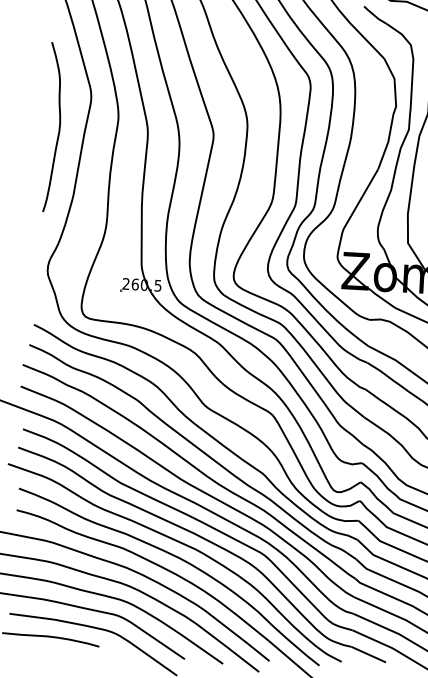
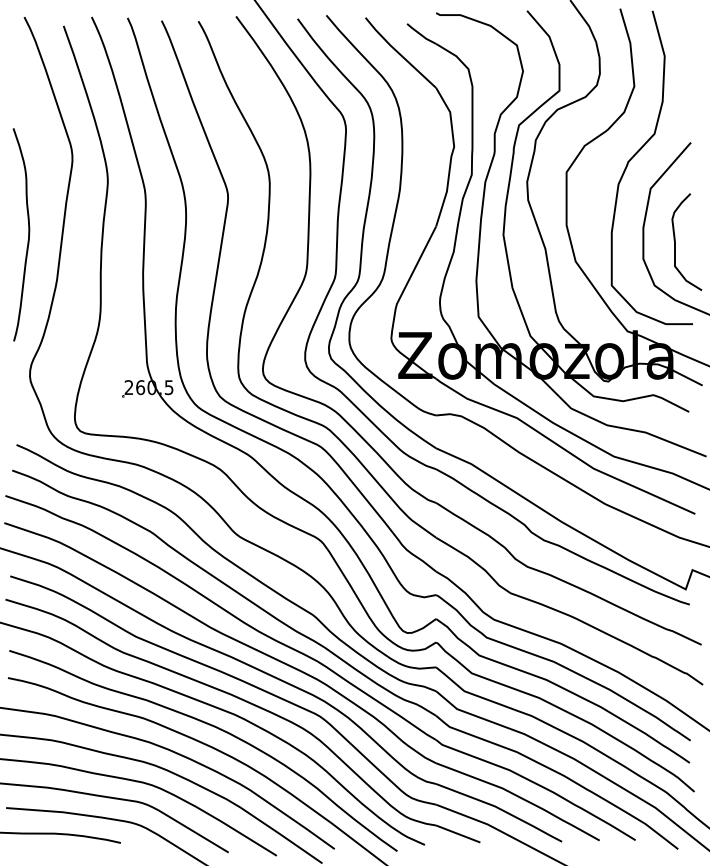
curve: (59, 127) -> (28, 234), moved

